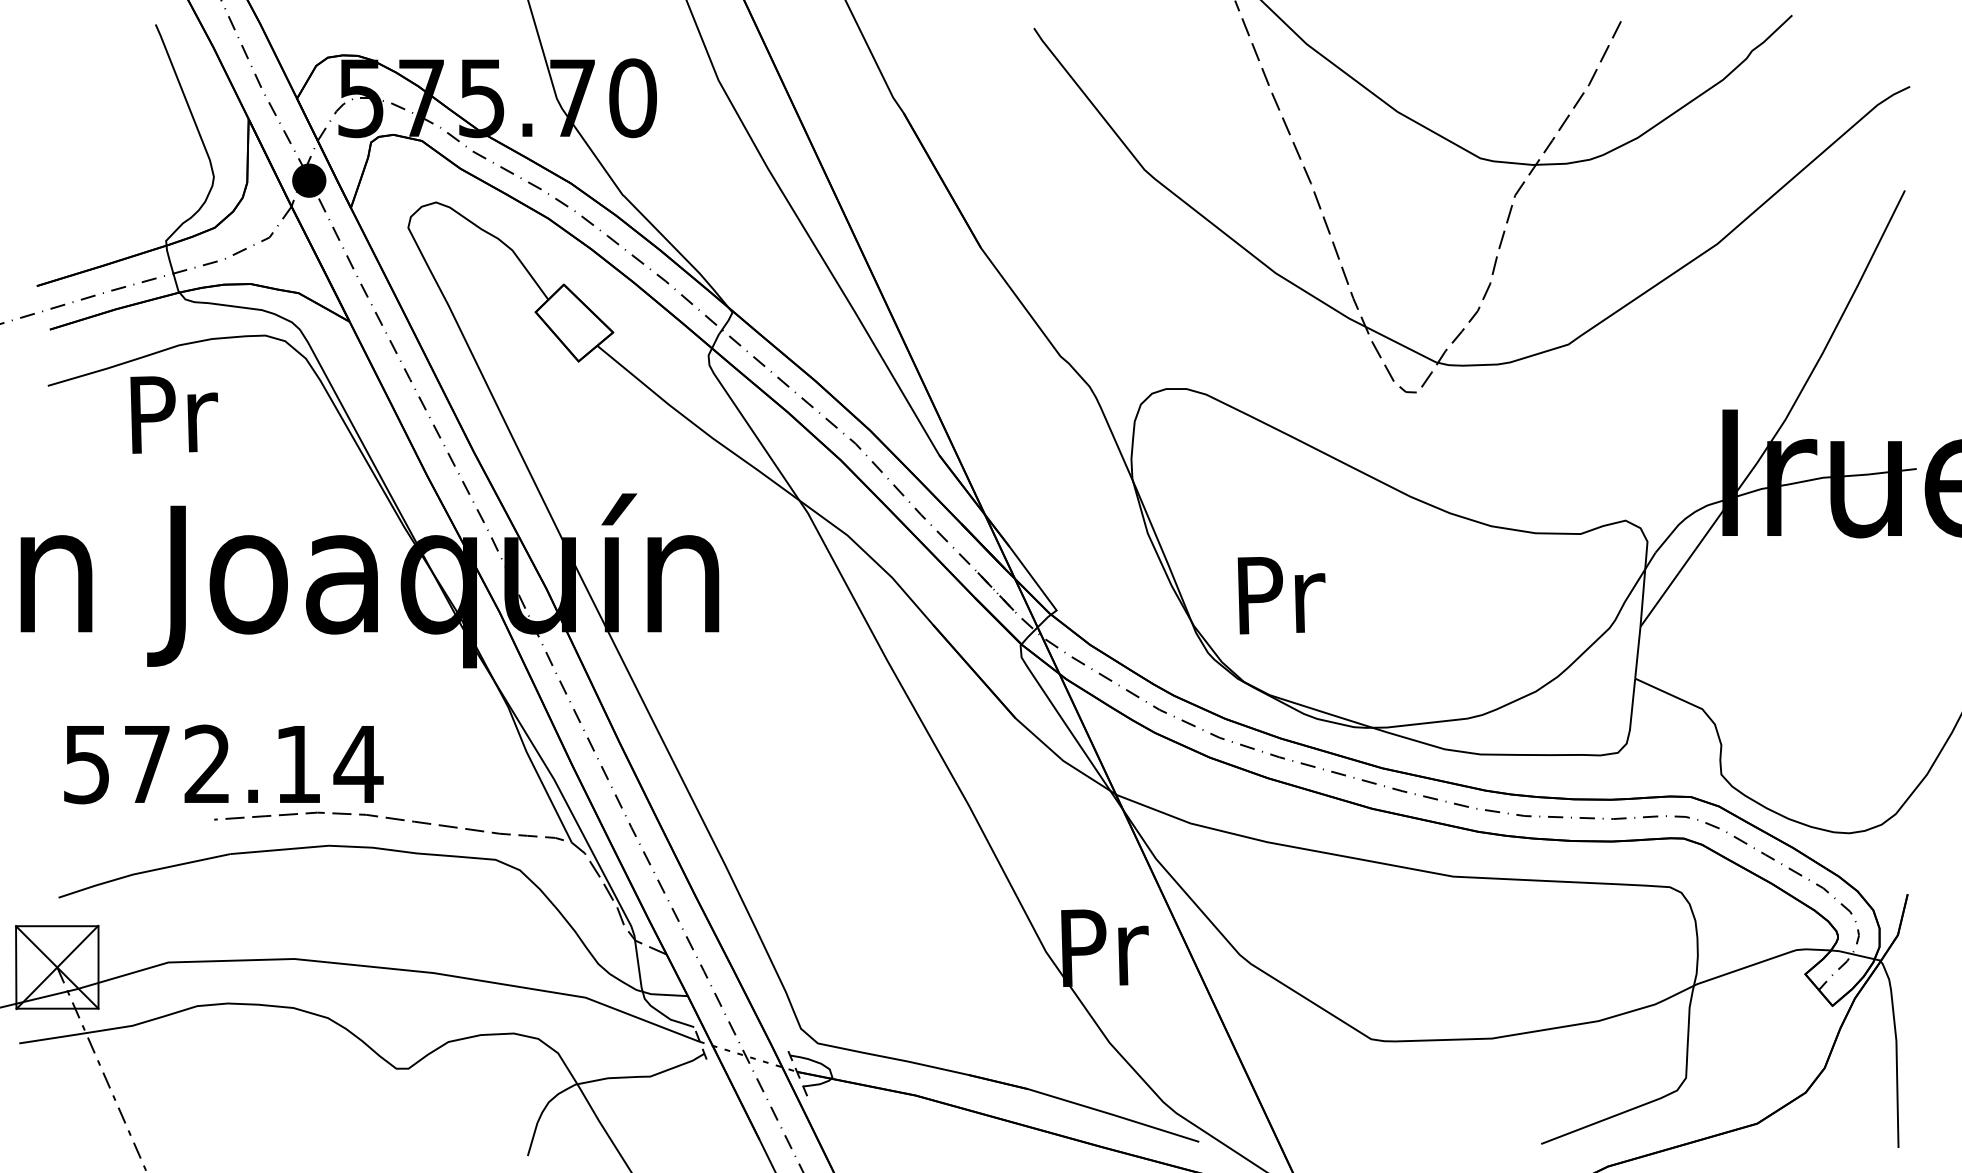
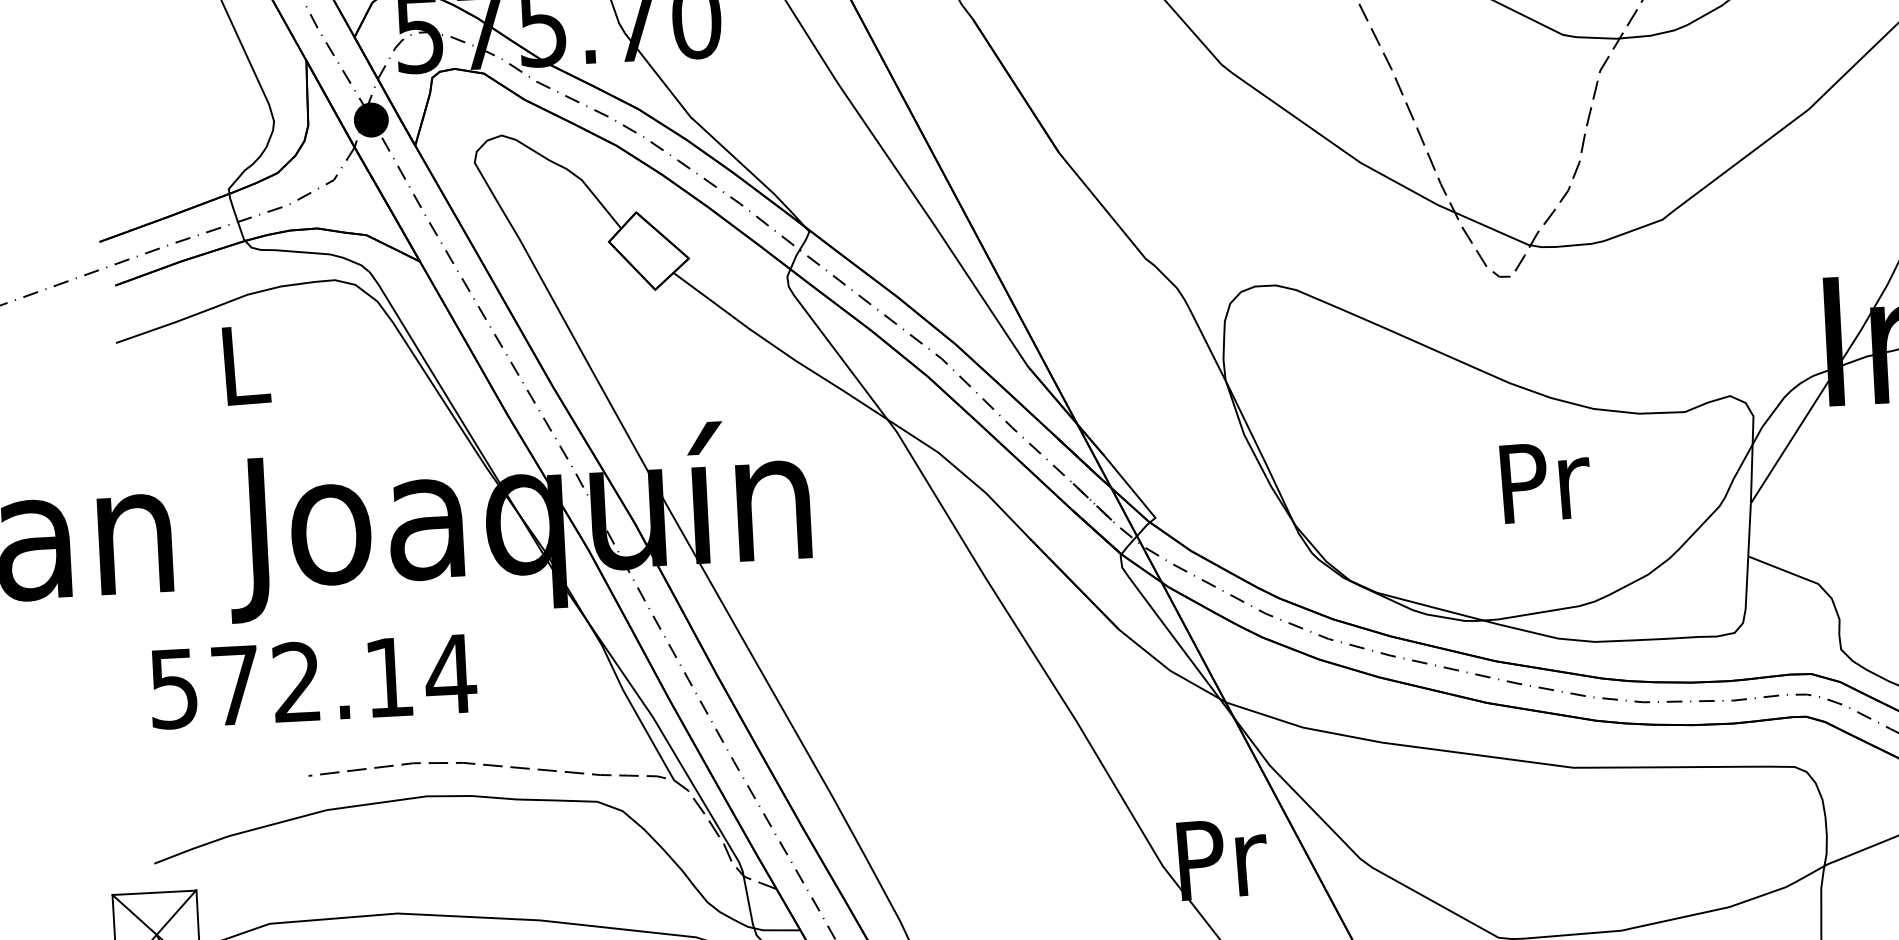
text: (174, 414) -> (246, 365), Pr -> L
text: (1281, 595) -> (1545, 482), moved
text: (223, 764) -> (313, 681), moved

